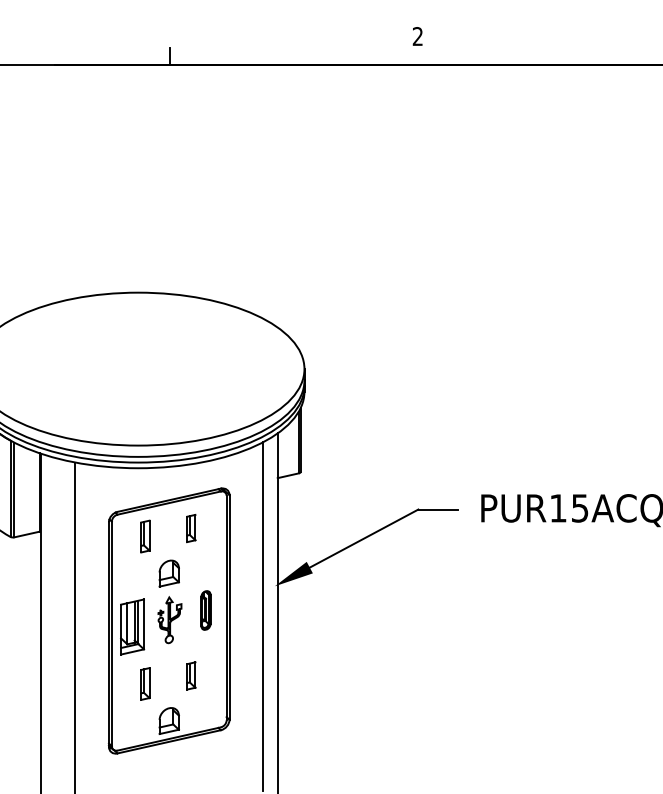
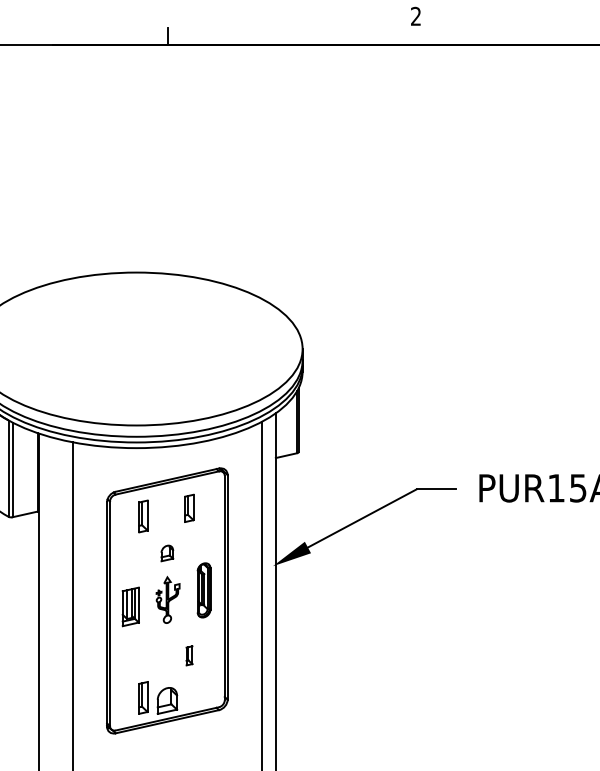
part: (168, 573) -> (166, 553), size x0.6
part: (205, 610) -> (203, 590), size x1.4
part: (132, 626) -> (130, 606), size x0.7
part: (191, 675) -> (189, 655), size x0.7
part: (145, 683) -> (143, 697), moved

